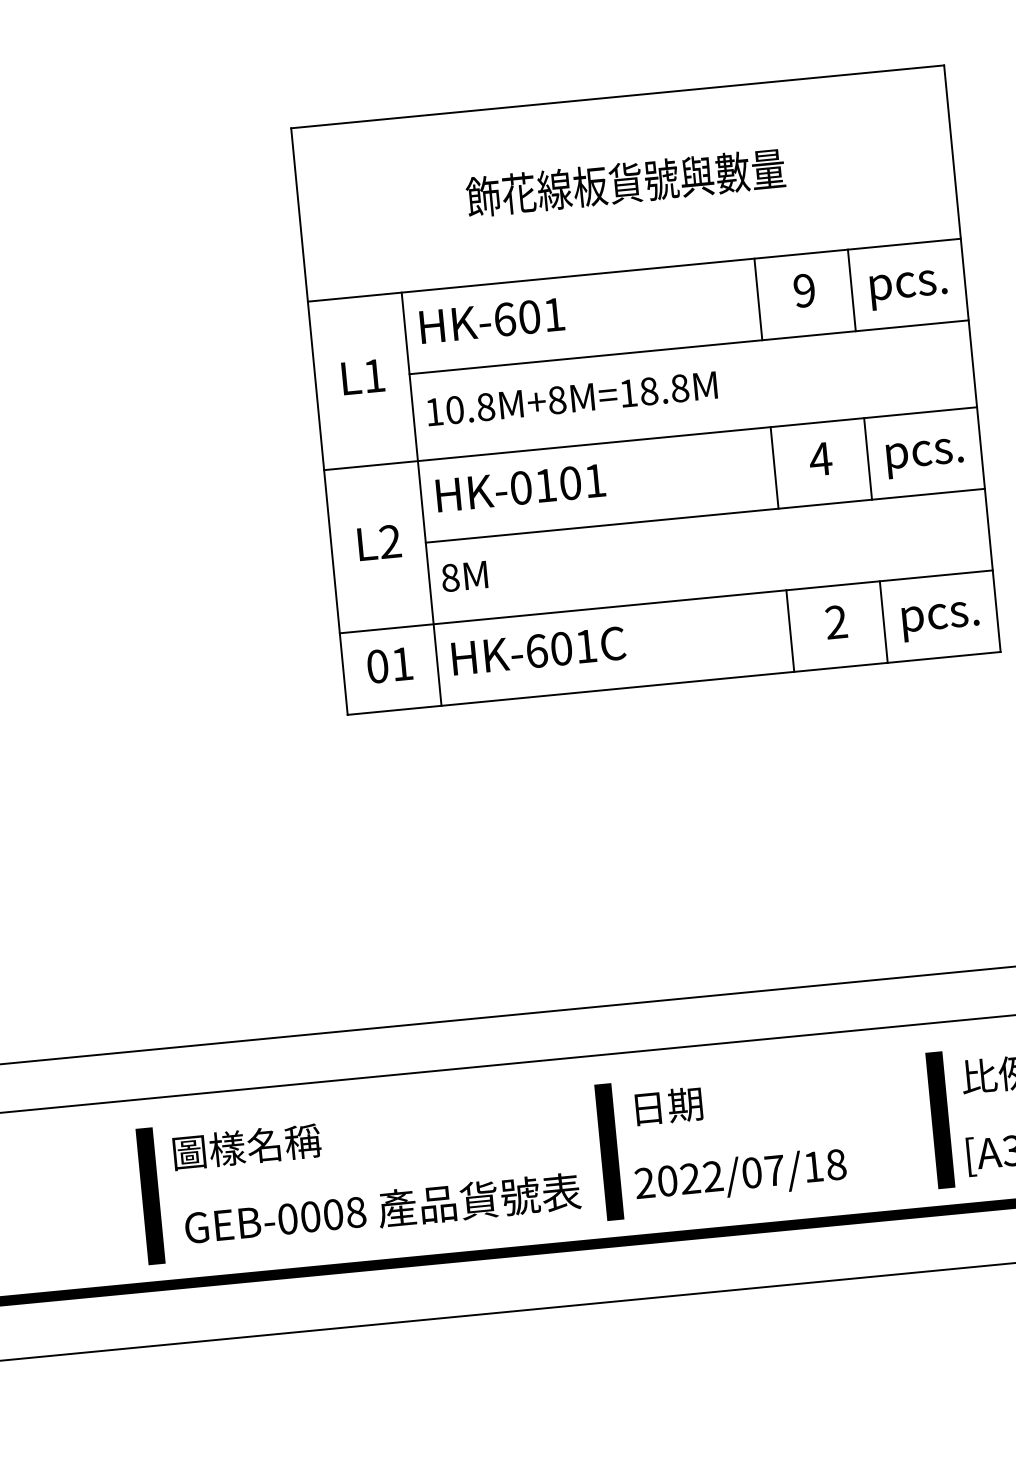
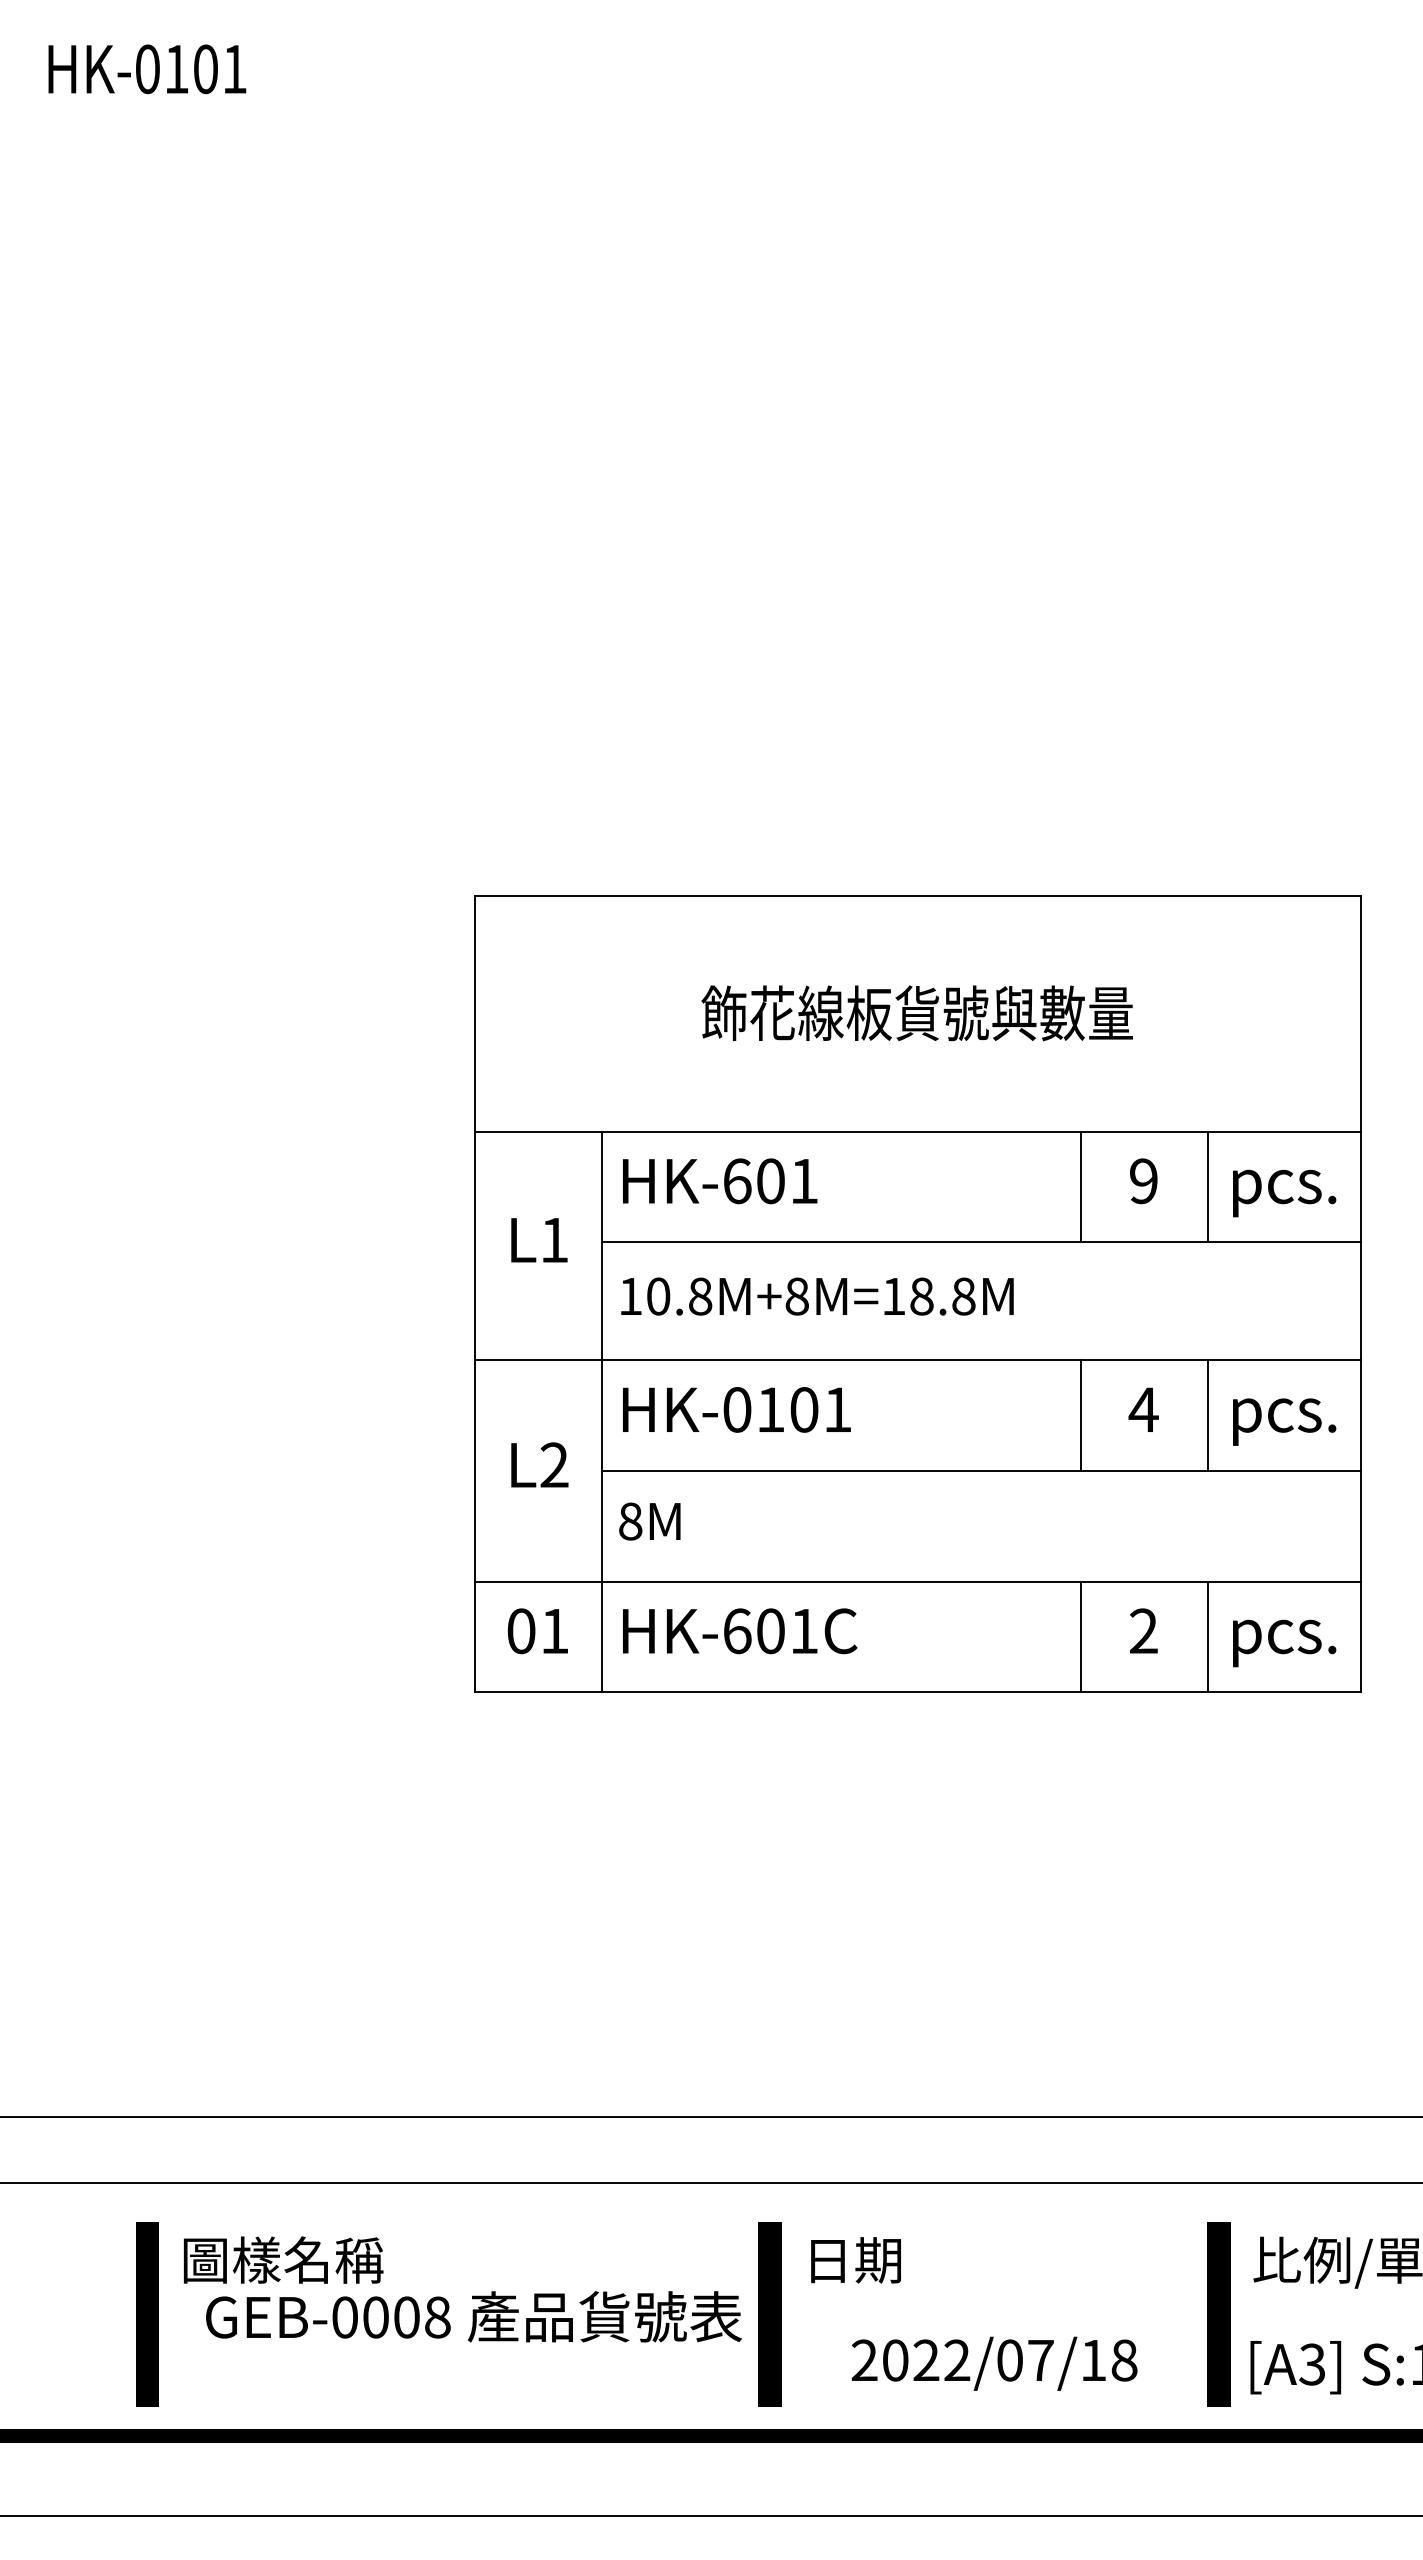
text: (740, 1176) -> (994, 2363), moved
text: (382, 1209) -> (473, 2316), moved

